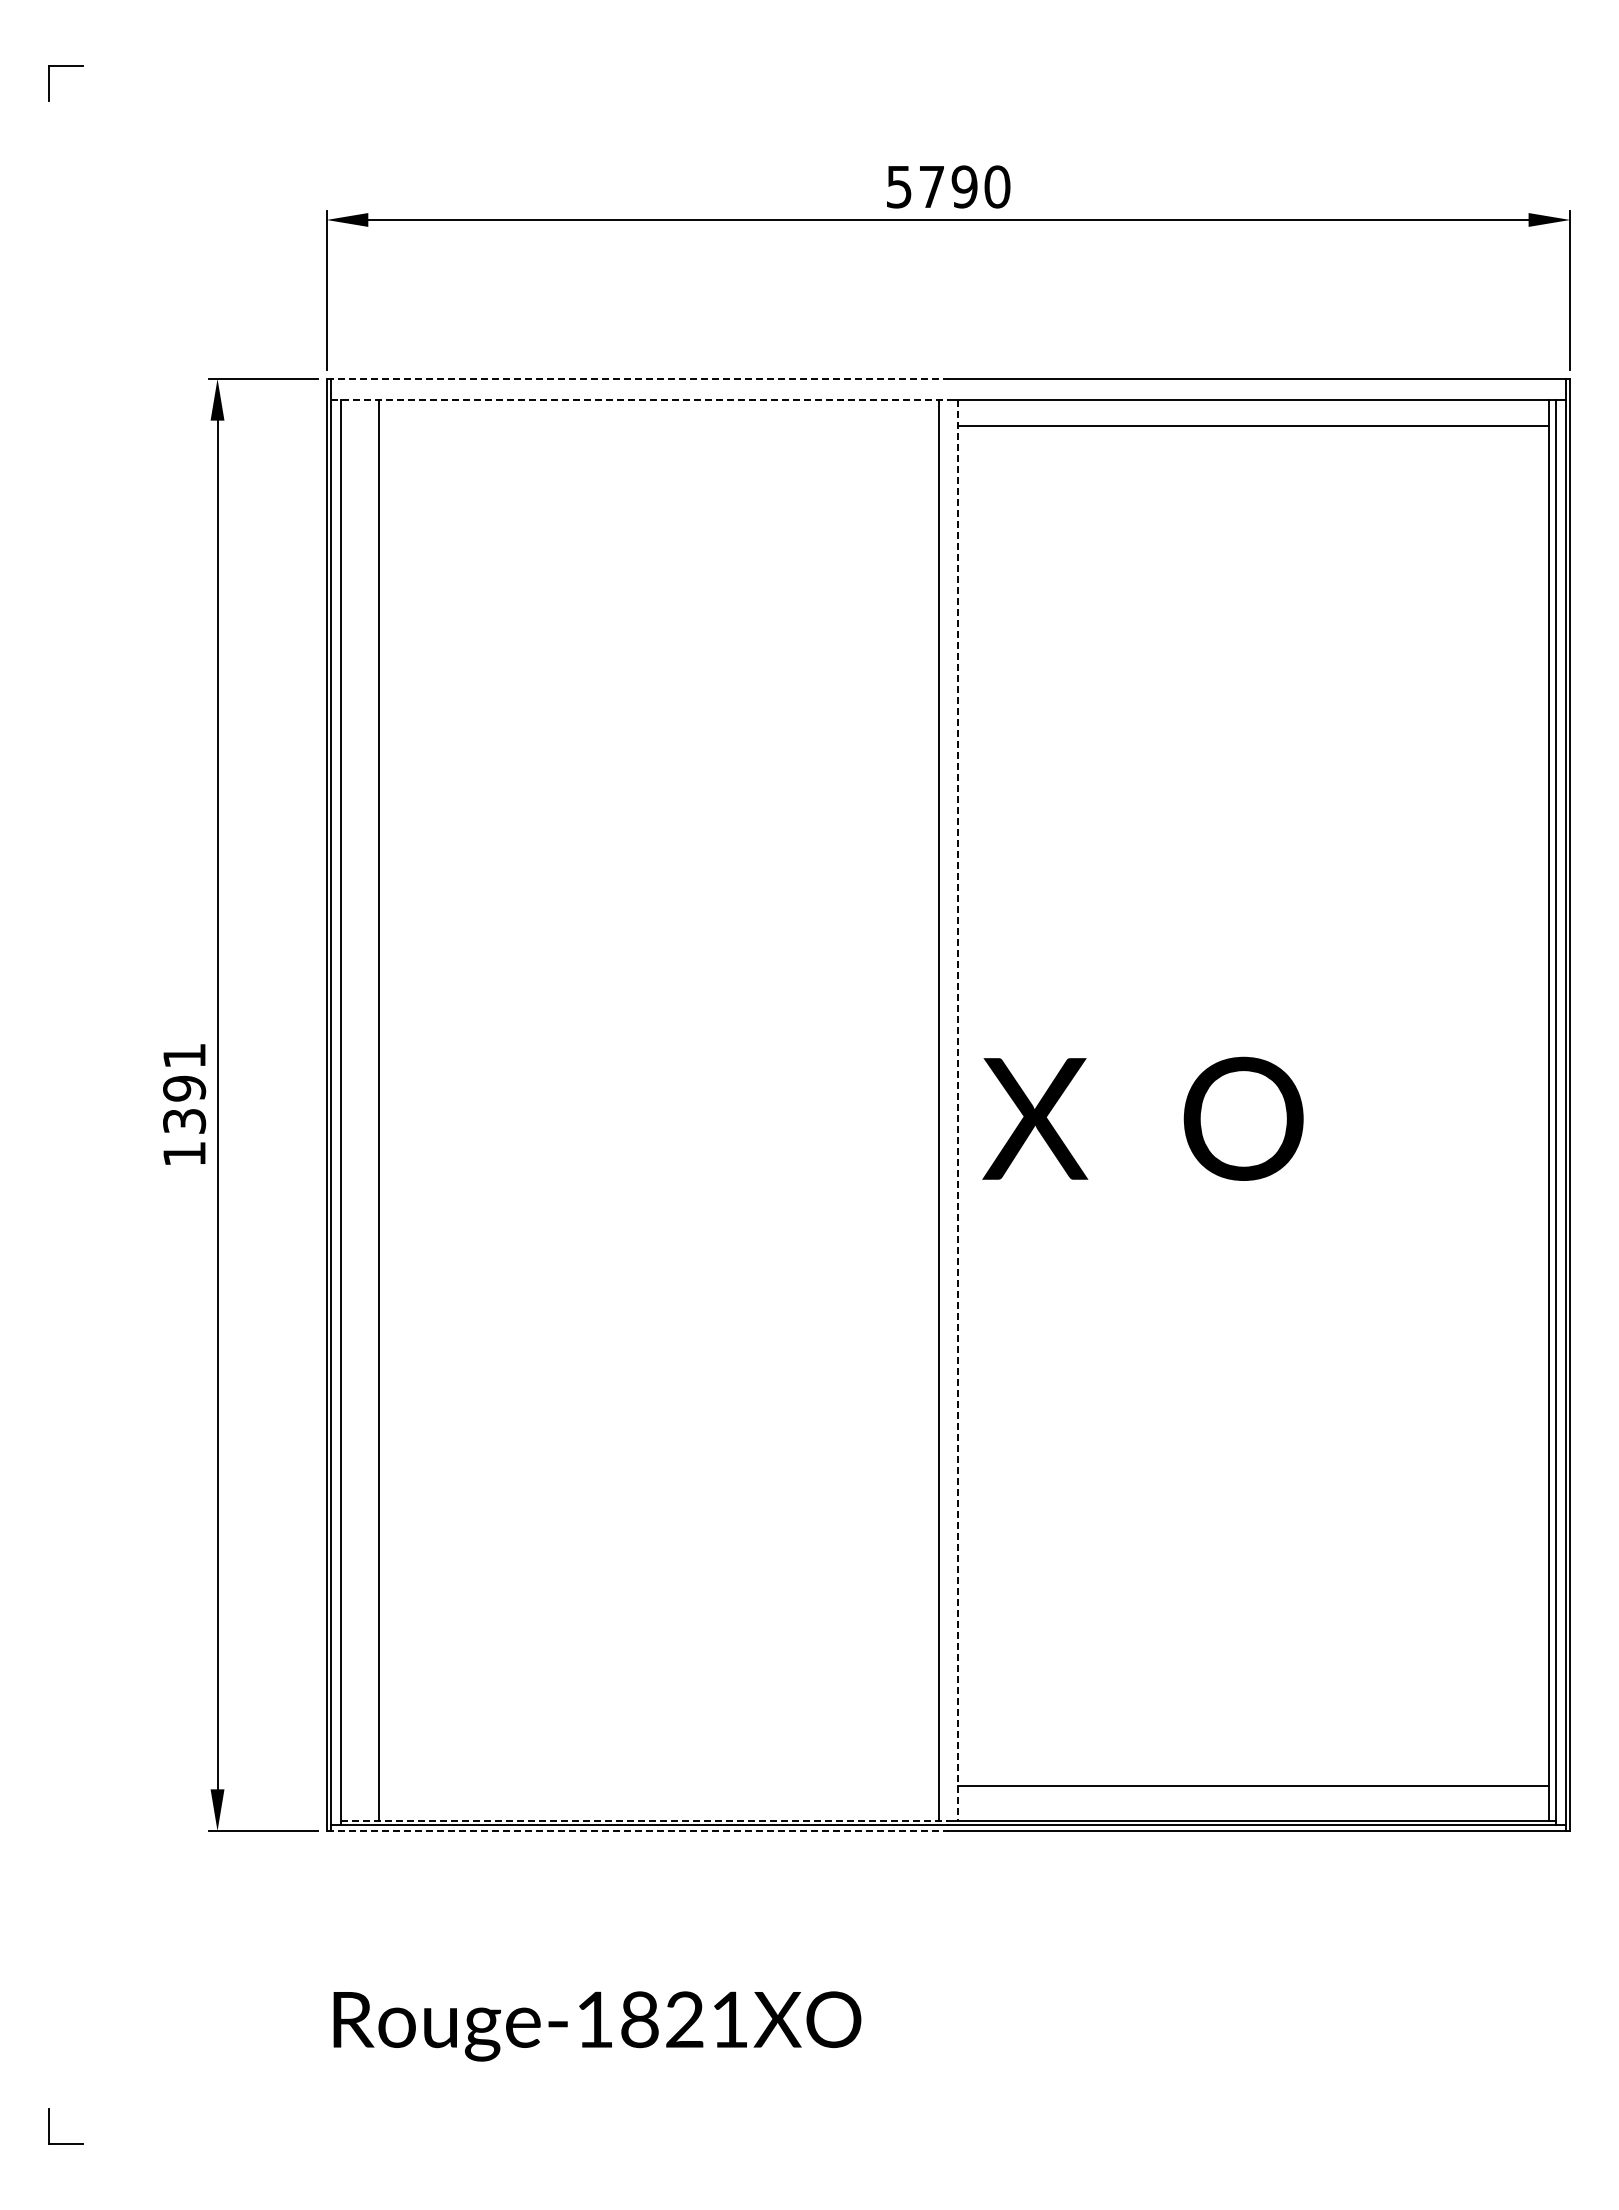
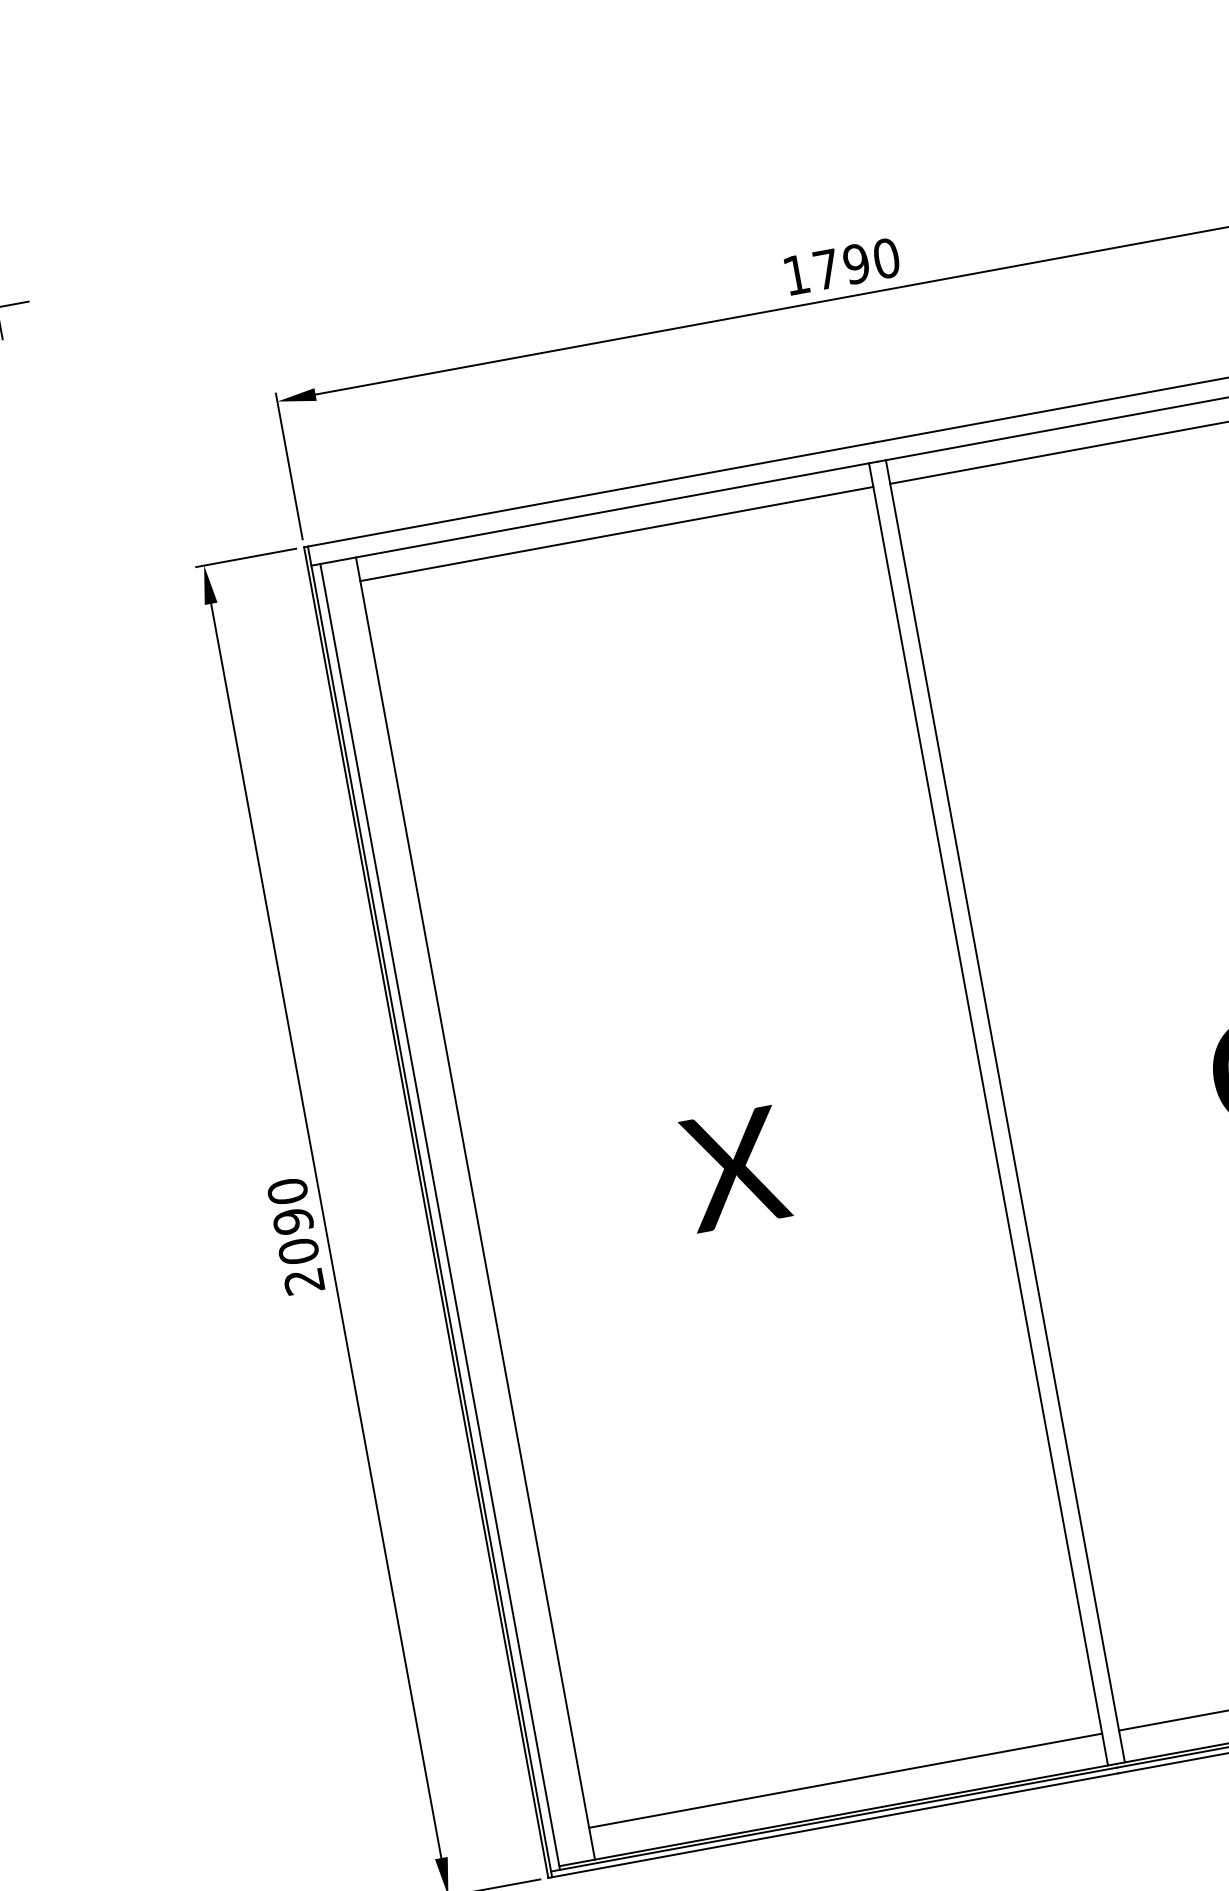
text: (899, 187) -> (796, 275), 5790 -> 1790
line: (637, 378) -> (588, 494), dashed -> solid
line: (639, 399) -> (594, 513), dashed -> solid
line: (659, 425) -> (616, 533), added
text: (184, 1104) -> (295, 1236), 1391 -> 2090
line: (957, 1110) -> (1005, 1111), dashed -> solid
text: (1035, 1118) -> (735, 1168), moved
line: (659, 1786) -> (845, 1781), added
line: (644, 1820) -> (837, 1814), dashed -> solid
line: (637, 1831) -> (833, 1826), dashed -> solid

